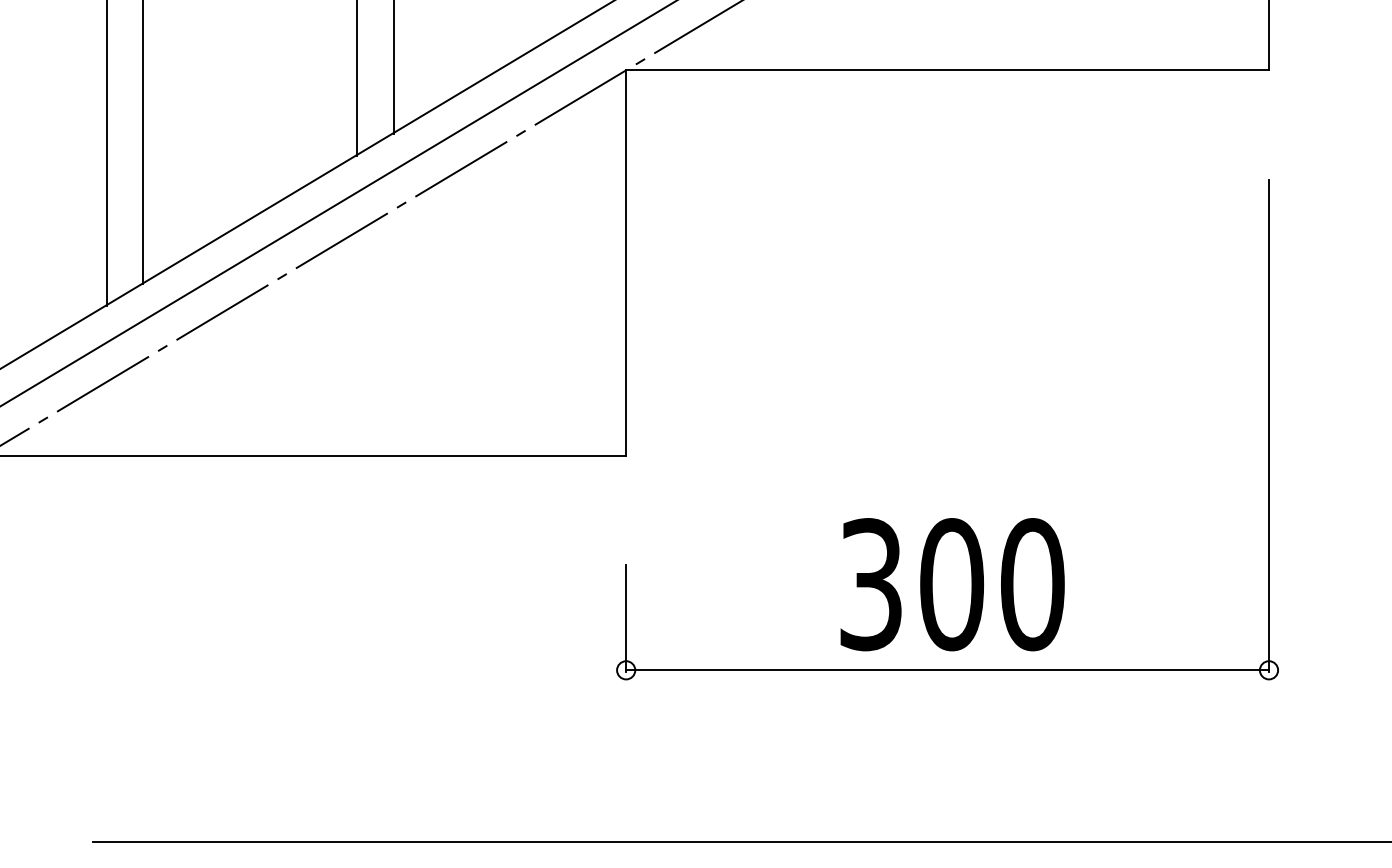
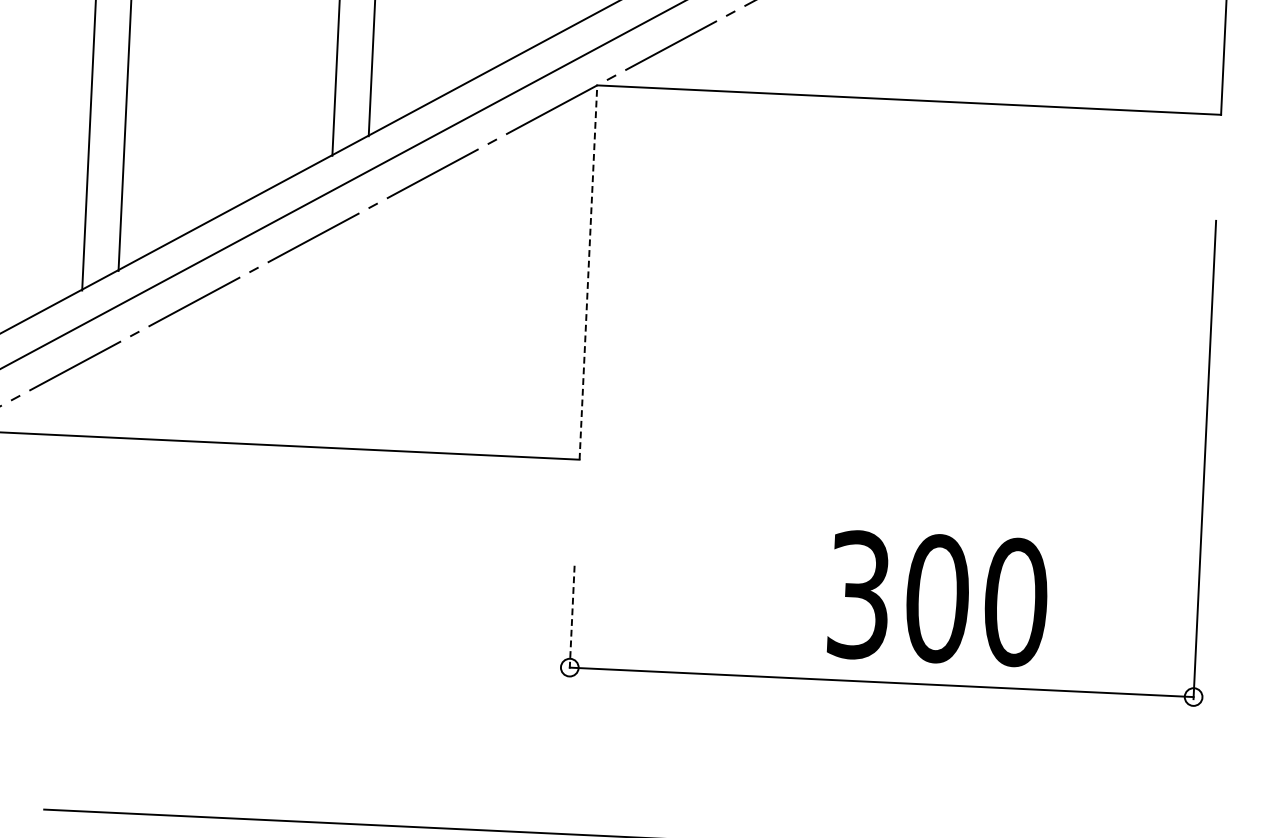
line: (626, 263) -> (588, 272), solid -> dashed
text: (952, 584) -> (938, 598), moved
line: (626, 618) -> (572, 617), solid -> dashed

